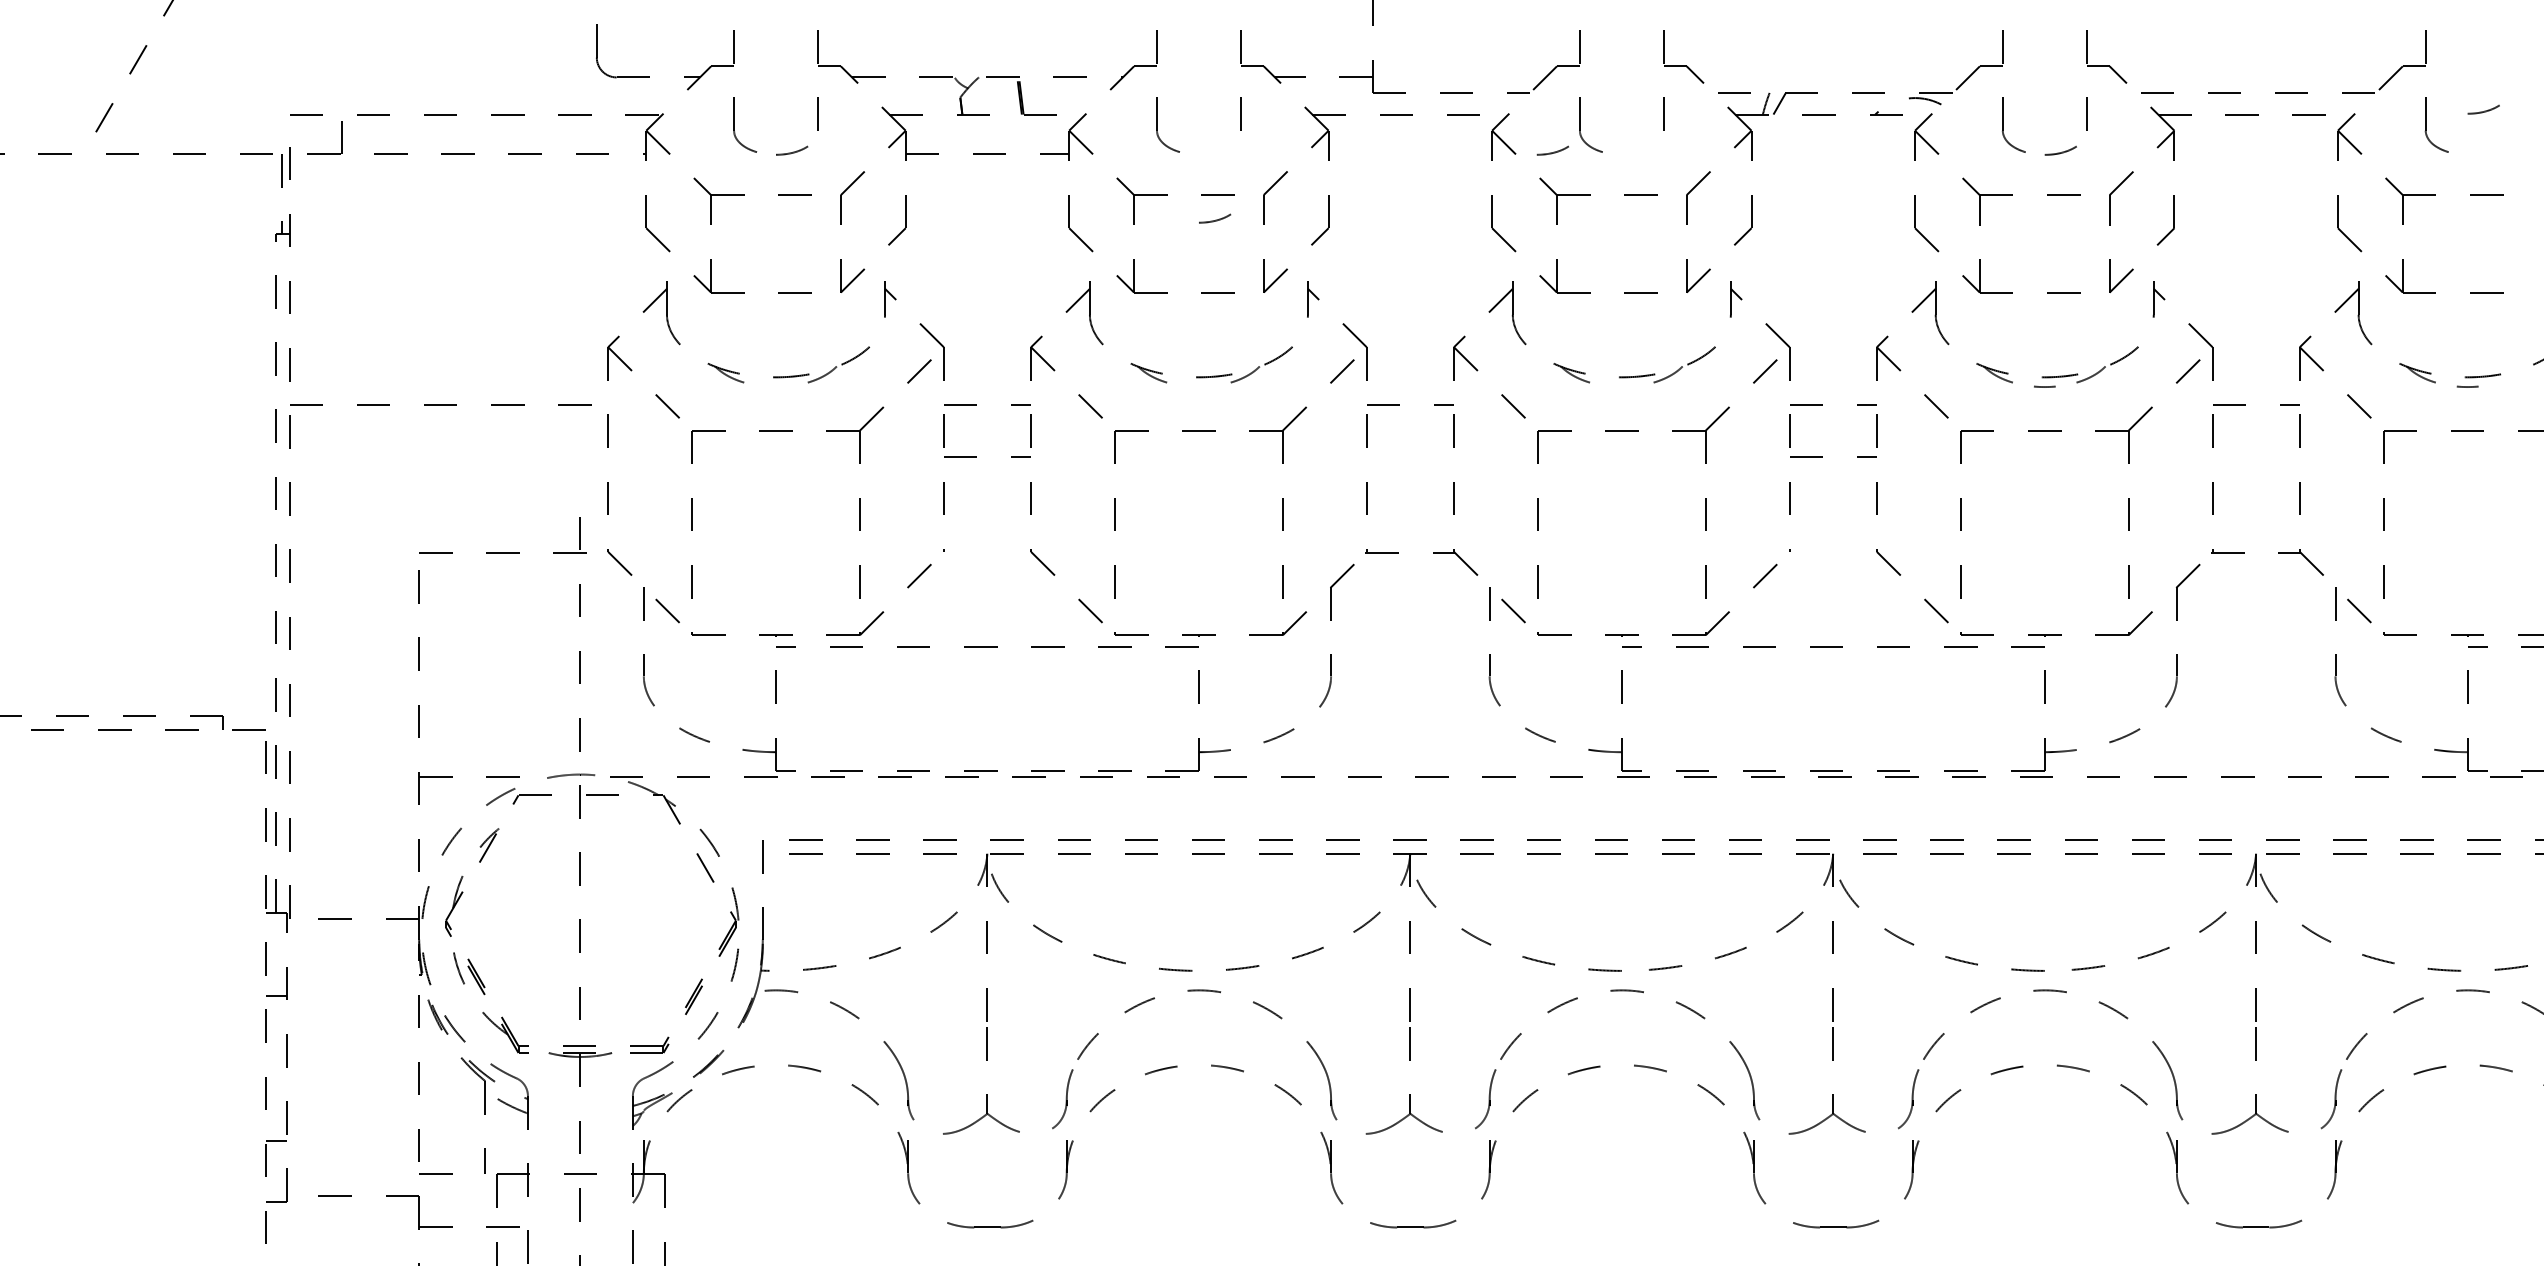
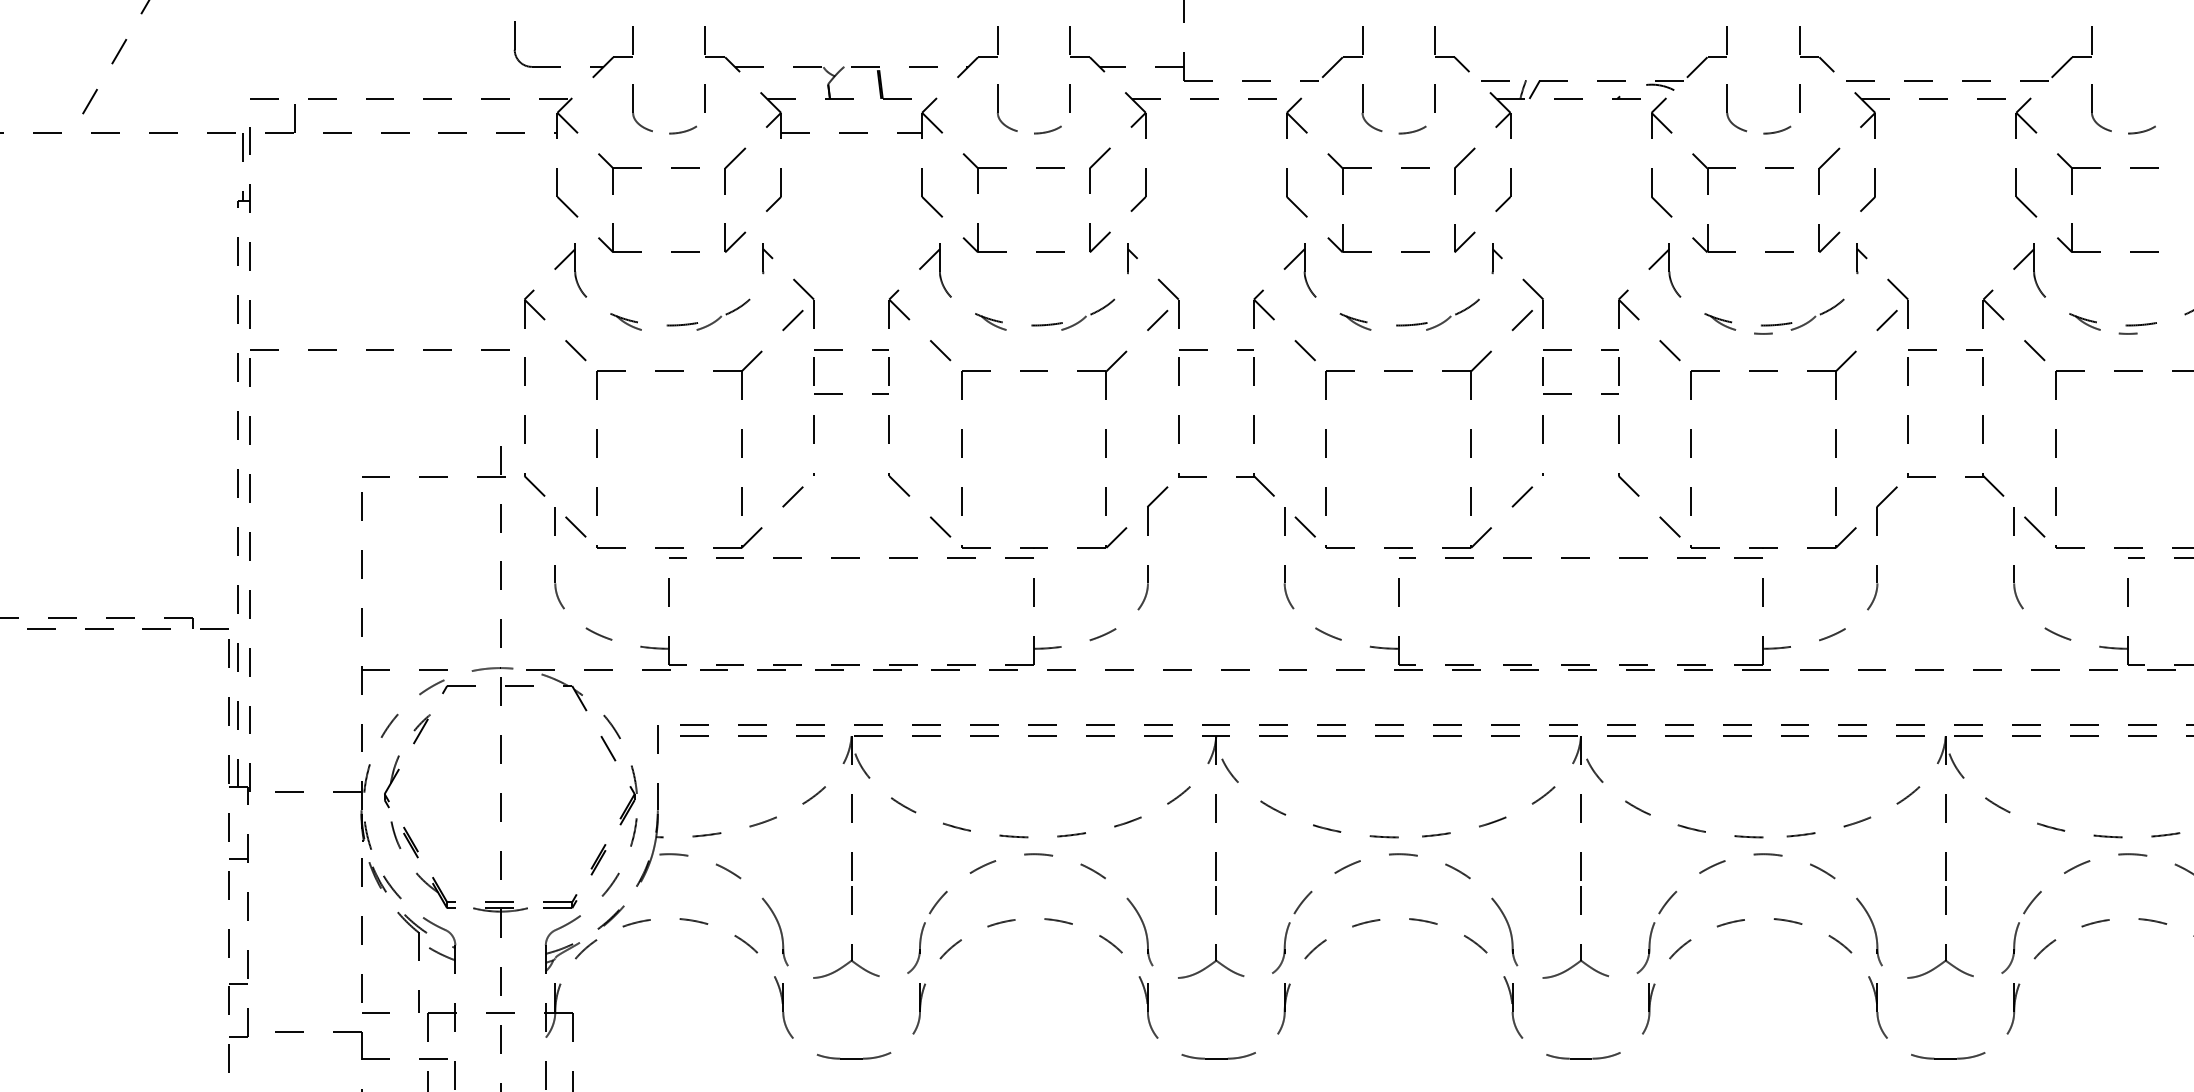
curve: (2484, 110) -> (2142, 130), moved
curve: (1553, 151) -> (1413, 130), moved
curve: (1215, 219) -> (1048, 130), moved

